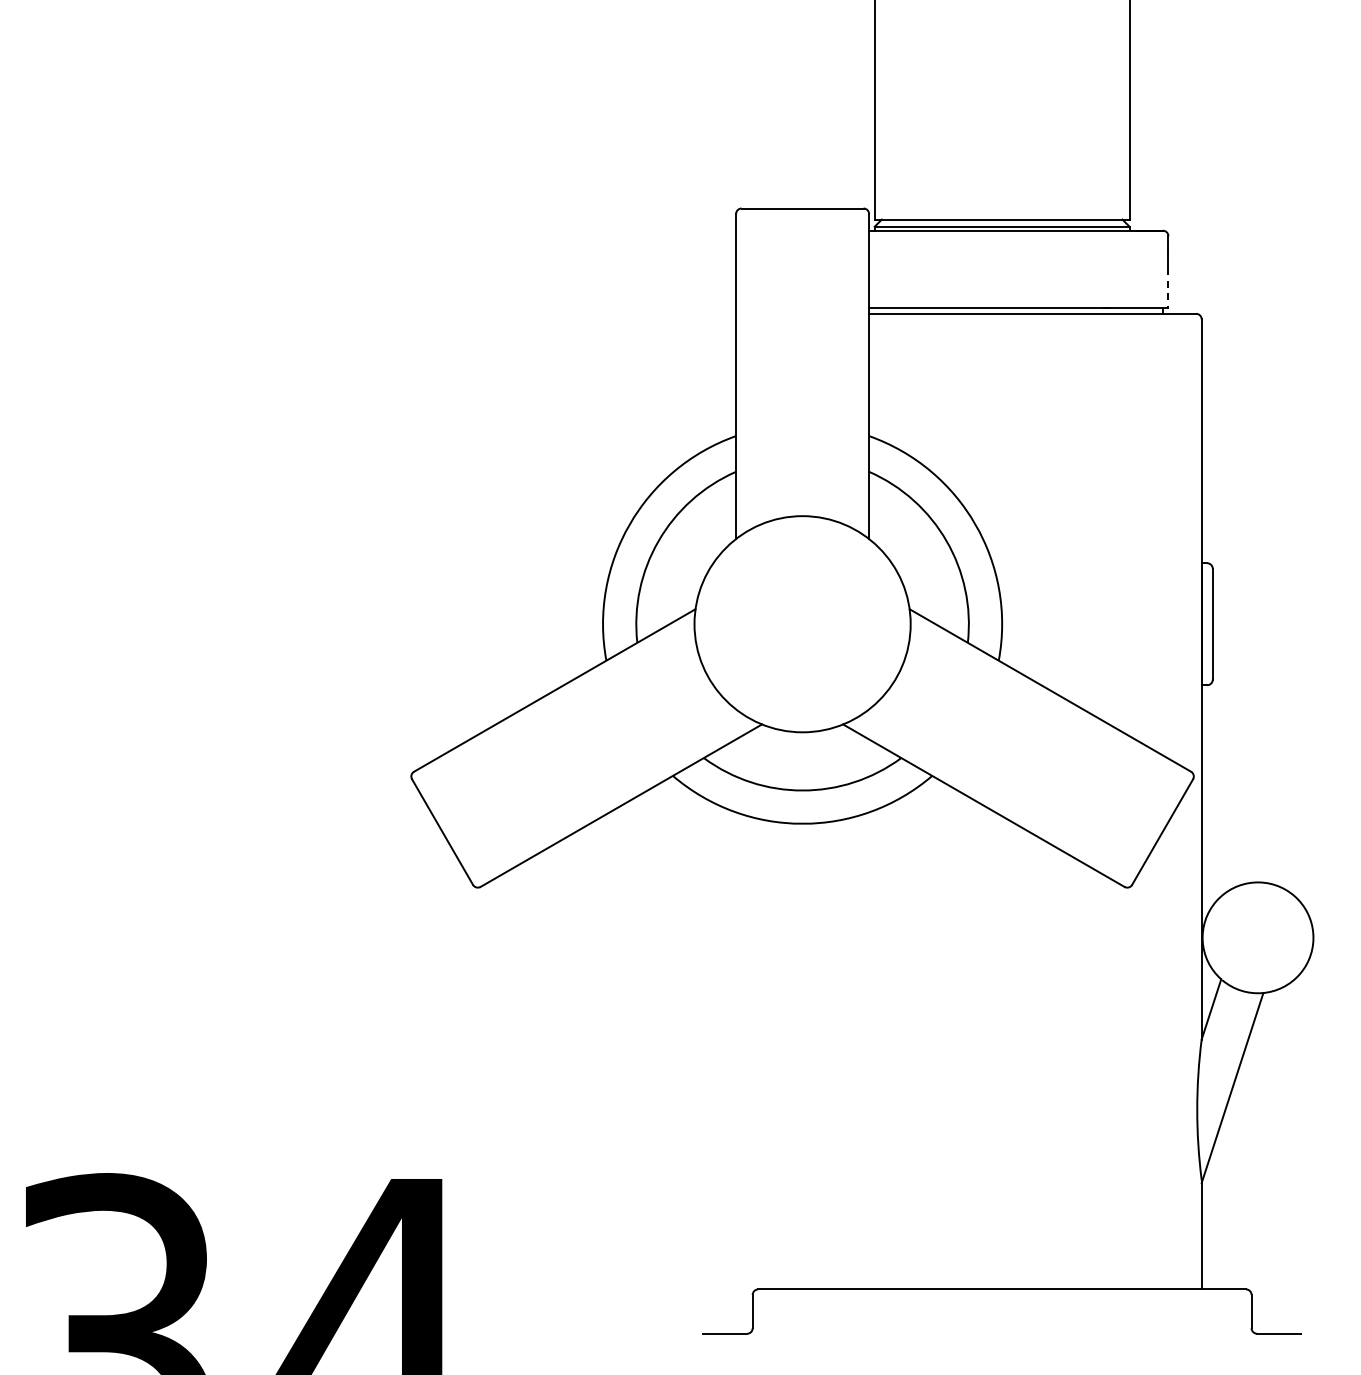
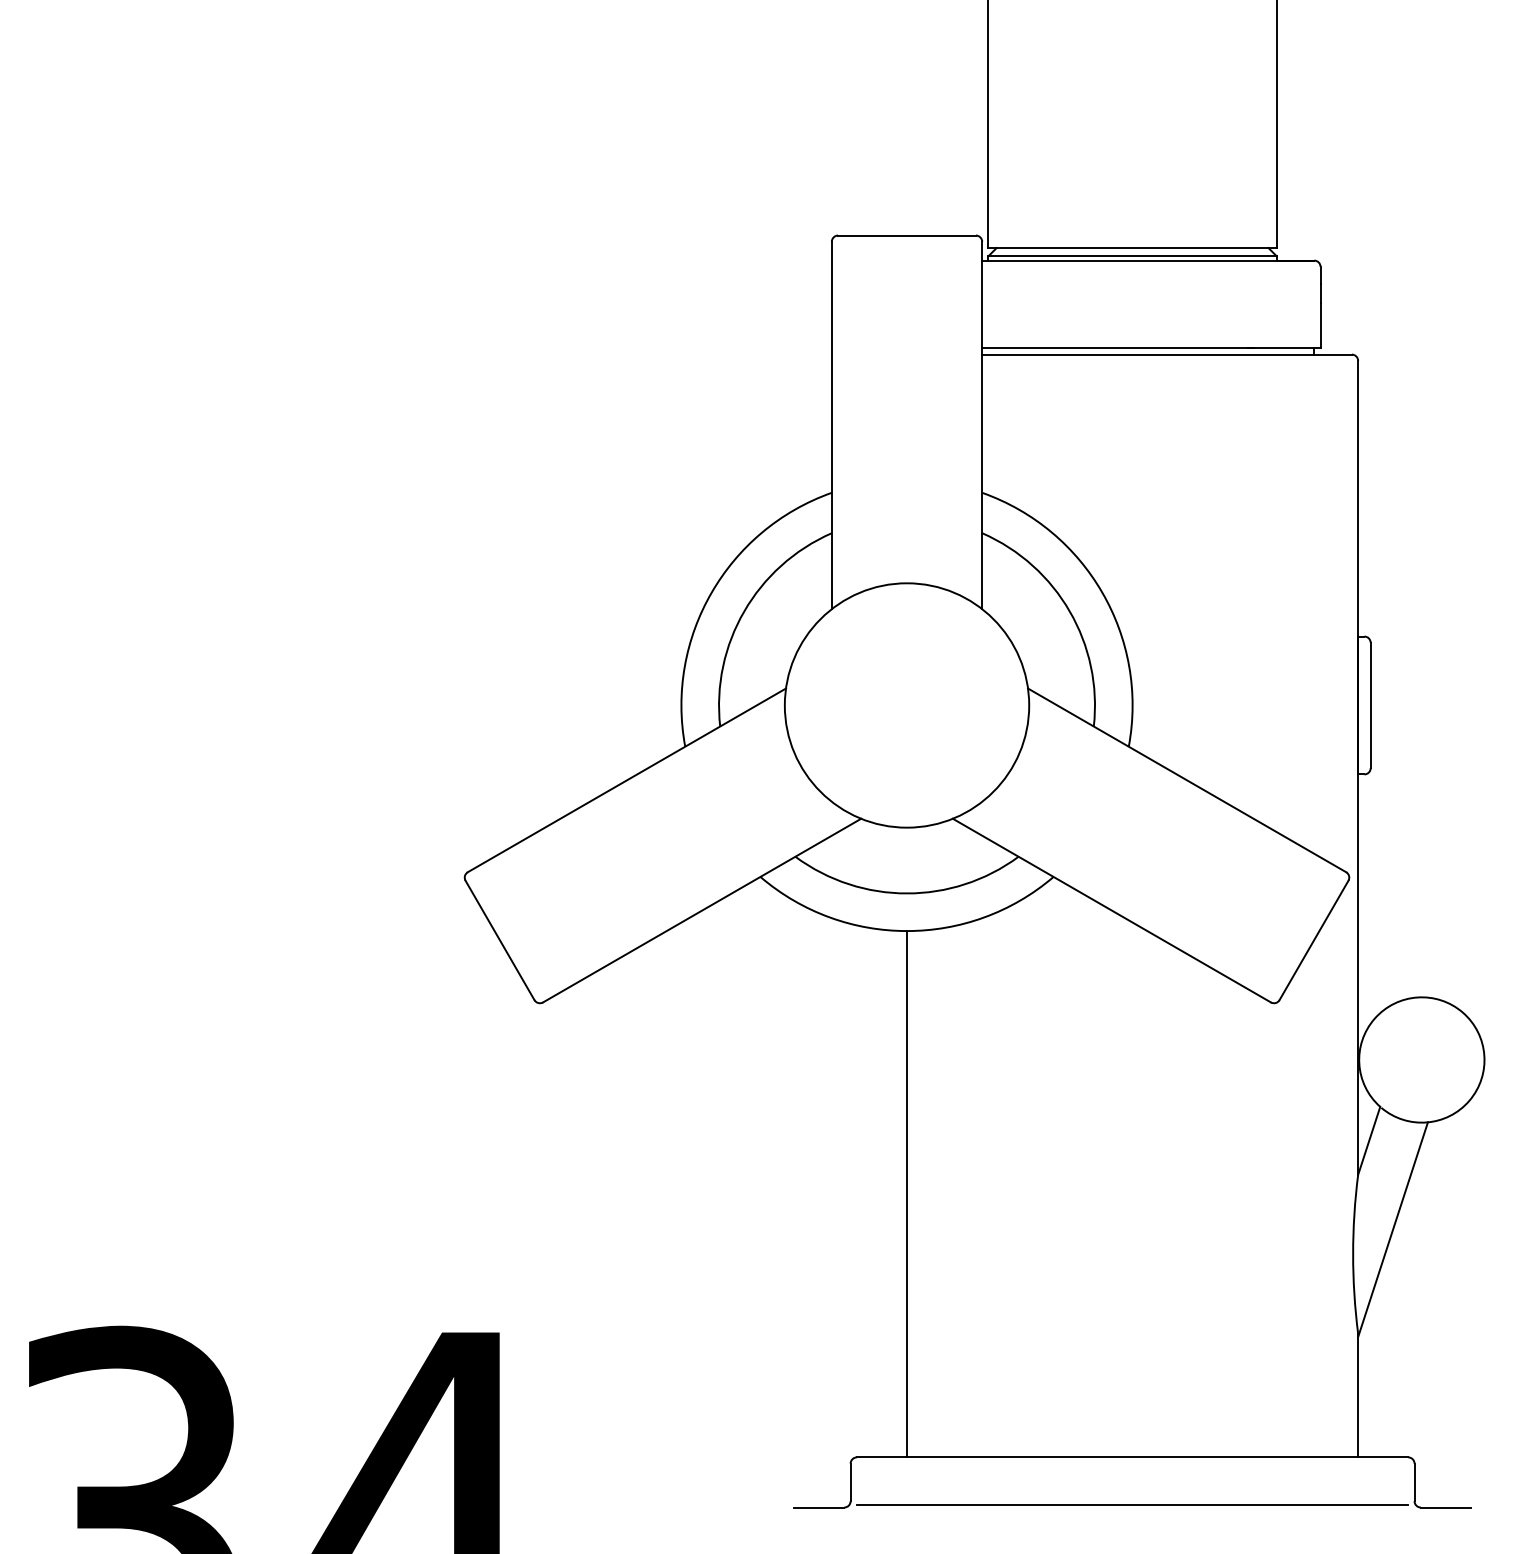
line: (1168, 288) -> (1320, 325), dashed -> solid
line: (802, 1056) -> (906, 1194), added
line: (1002, 1331) -> (1132, 1504), added

